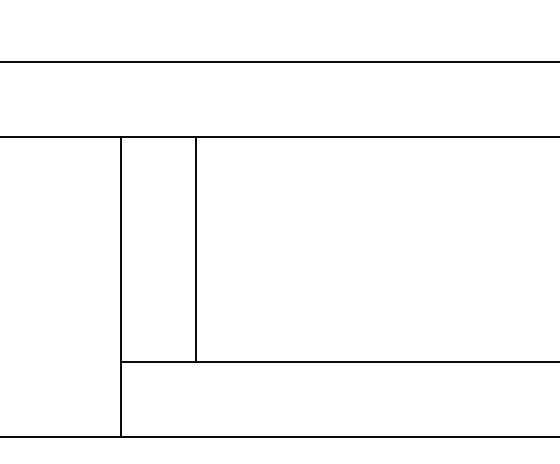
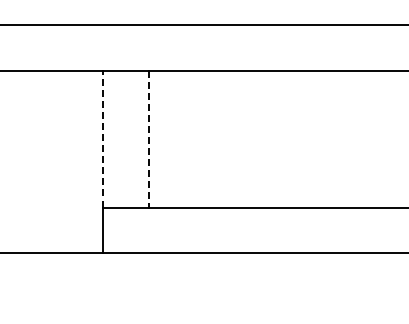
line: (121, 247) -> (103, 138), solid -> dashed
line: (195, 249) -> (148, 139), solid -> dashed

